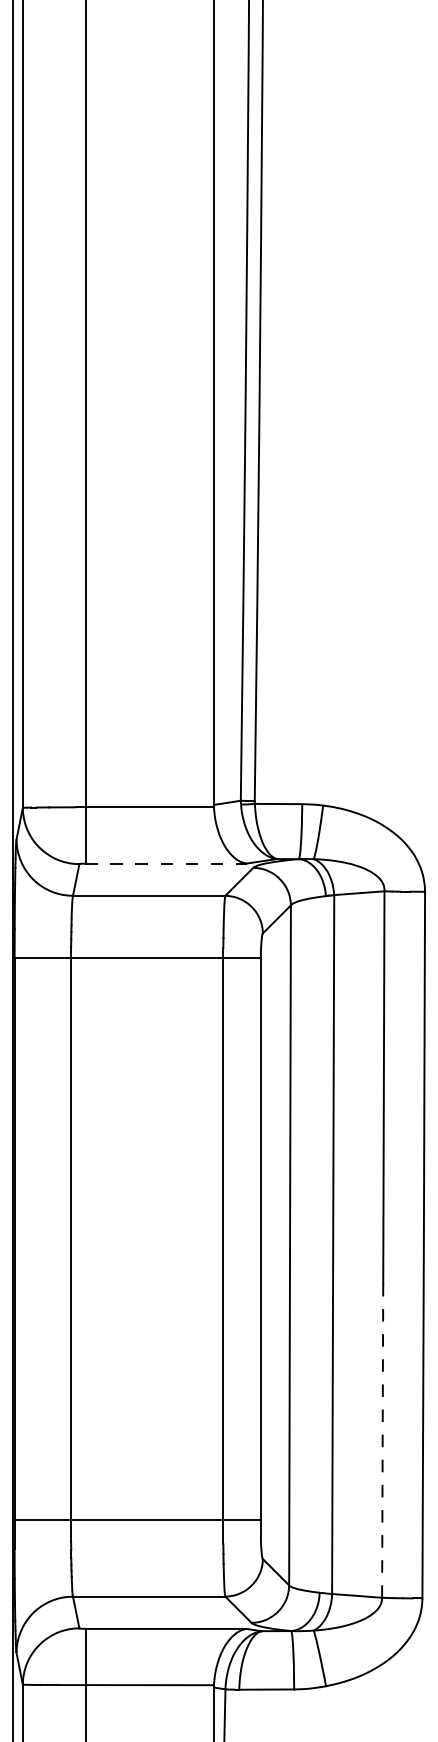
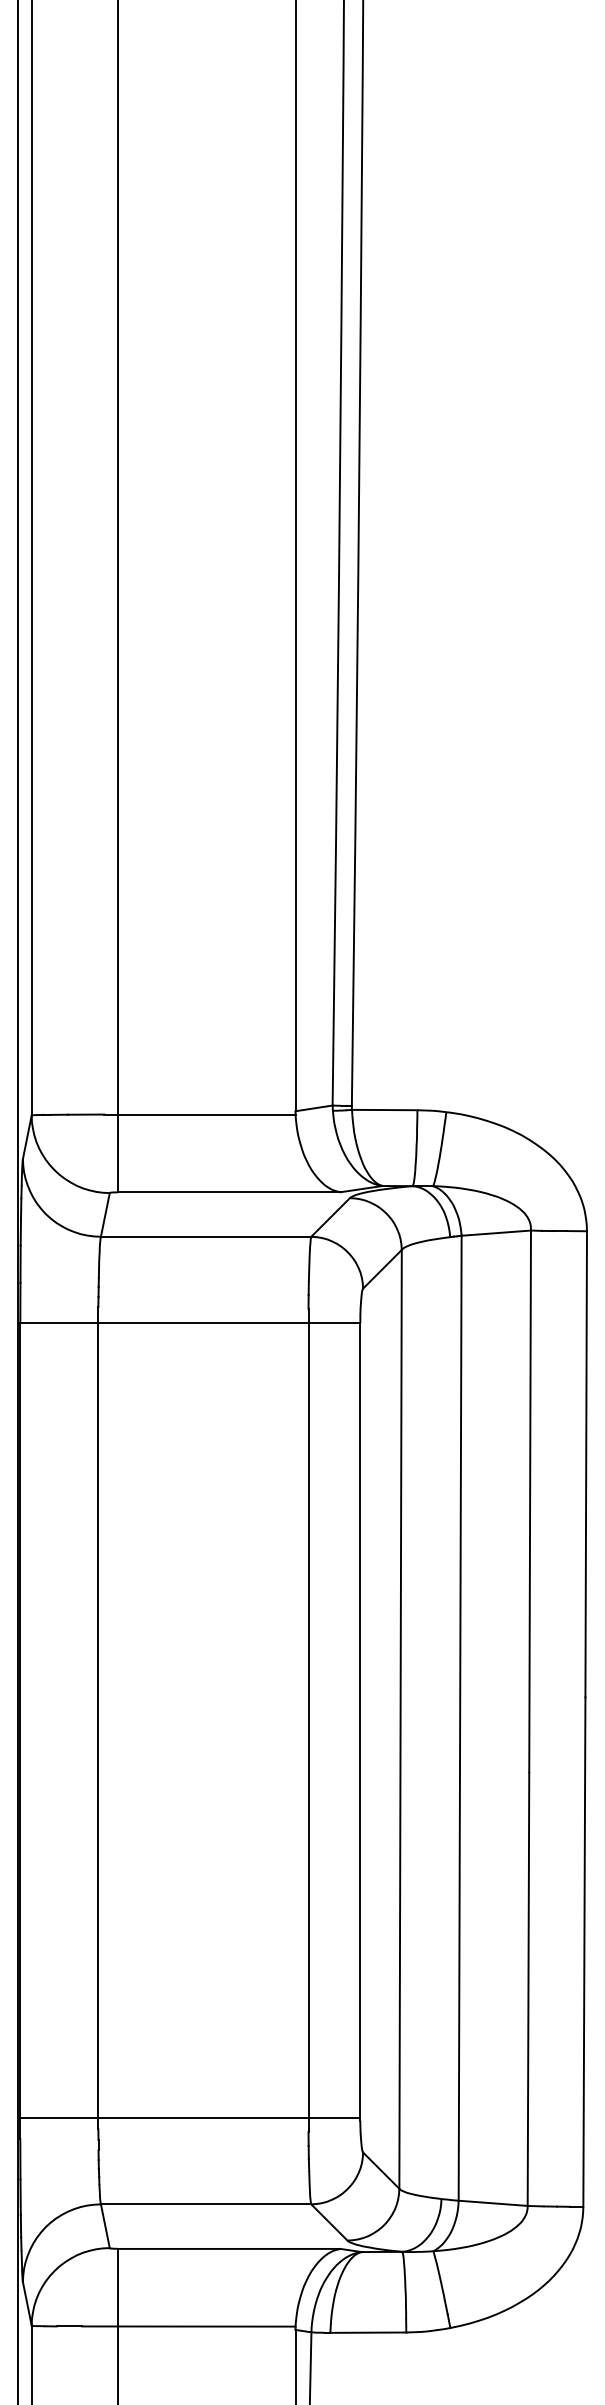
line: (166, 863) -> (229, 1192), dashed -> solid
line: (382, 1441) -> (528, 1989), dashed -> solid
line: (137, 1519) -> (190, 2118), moved

